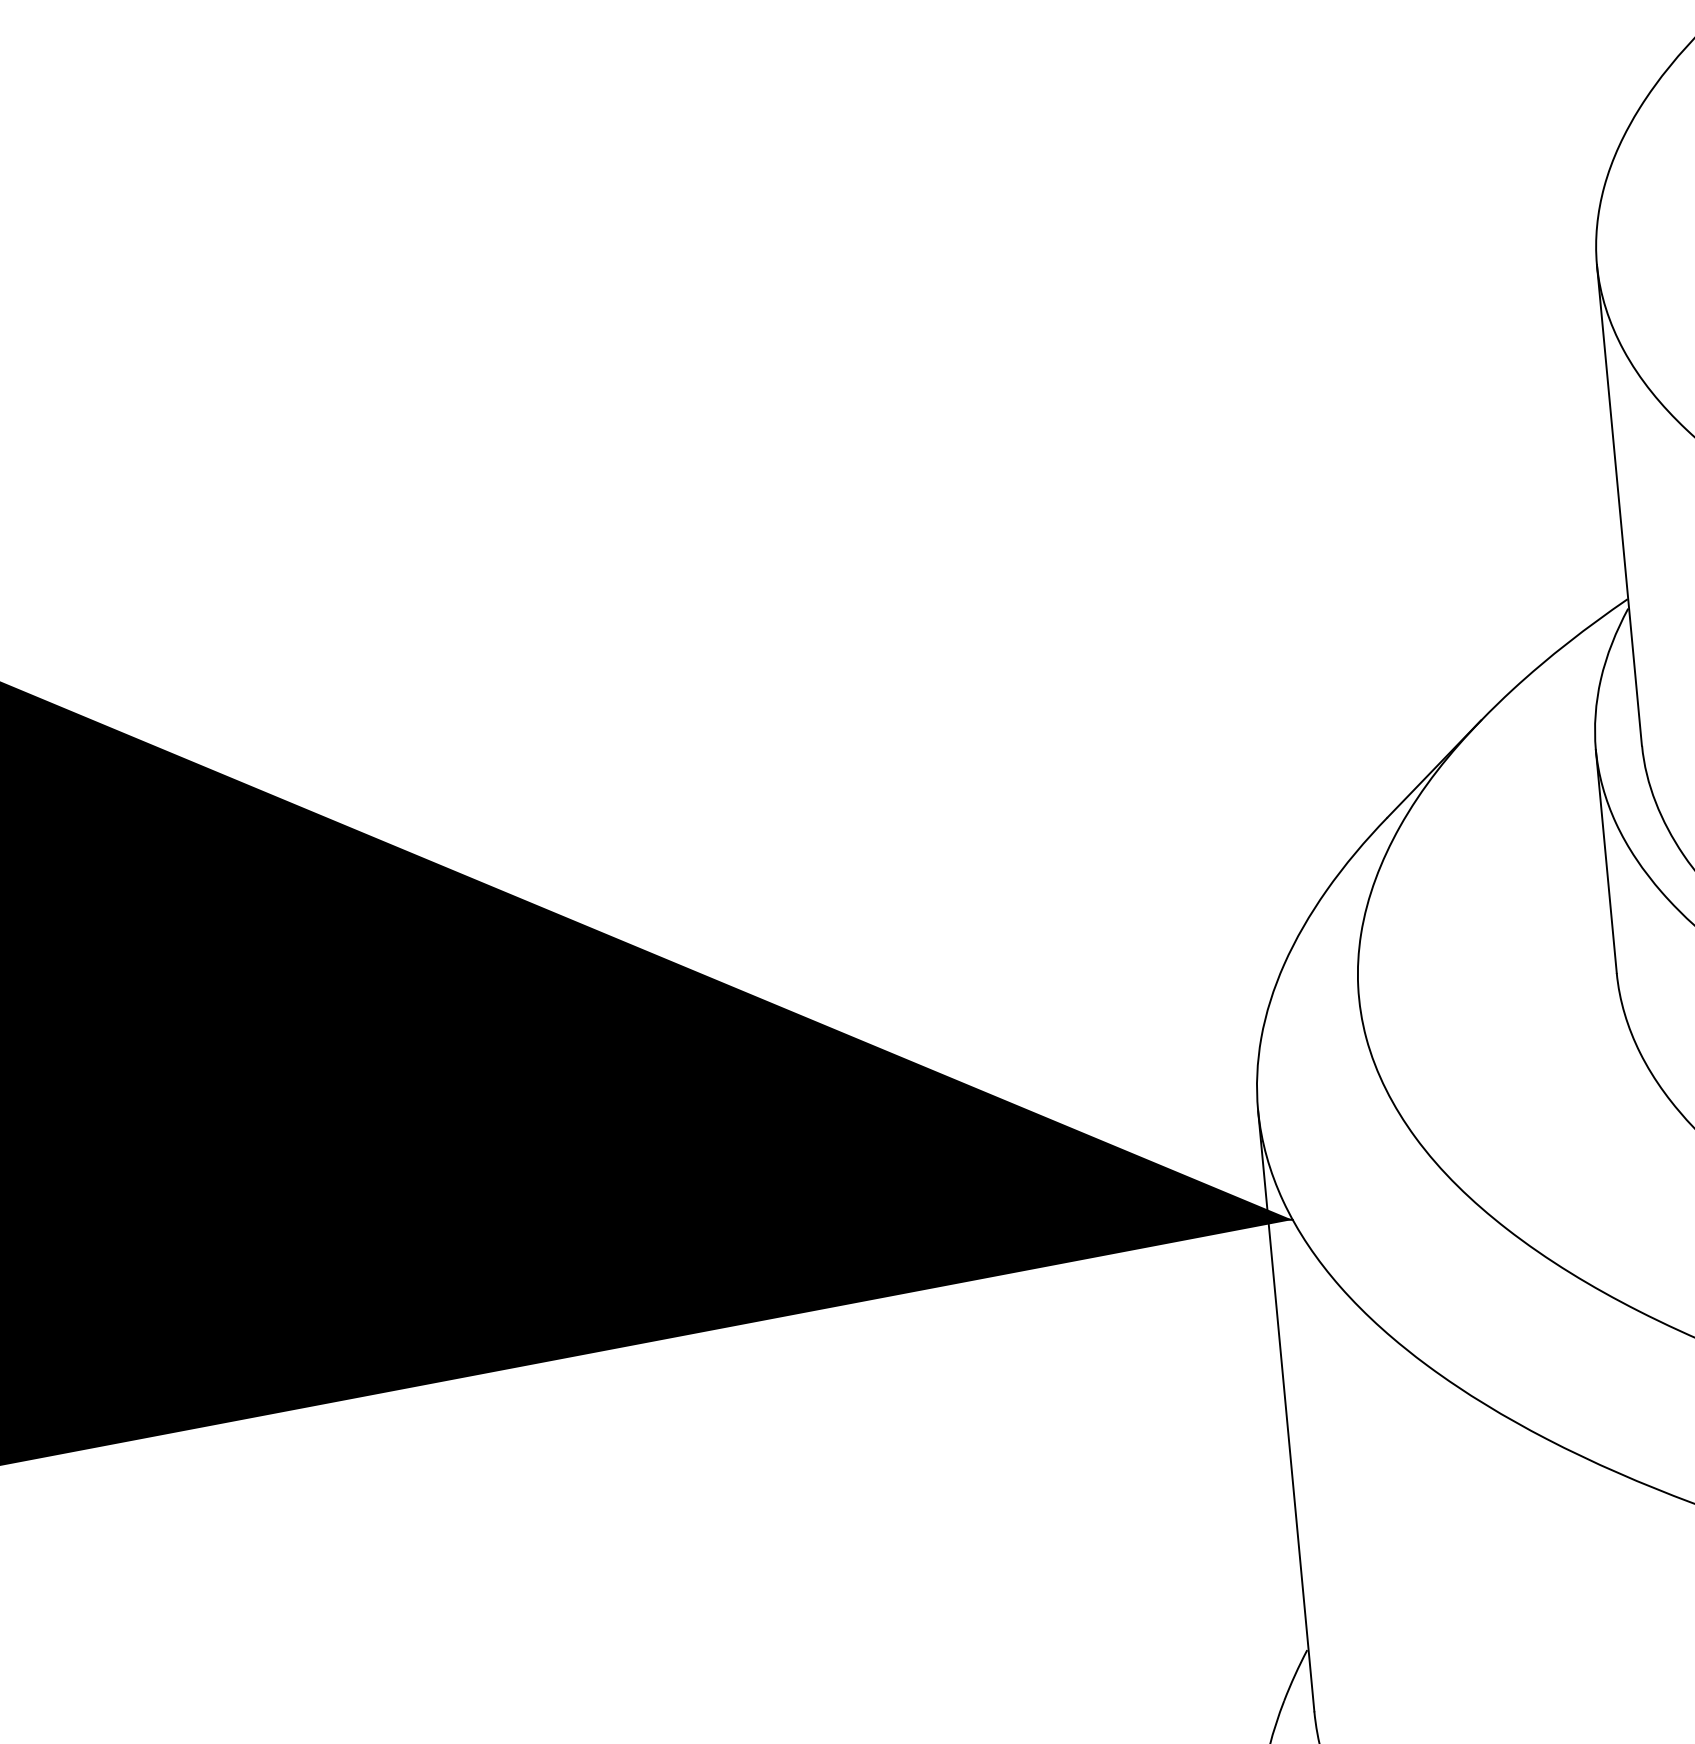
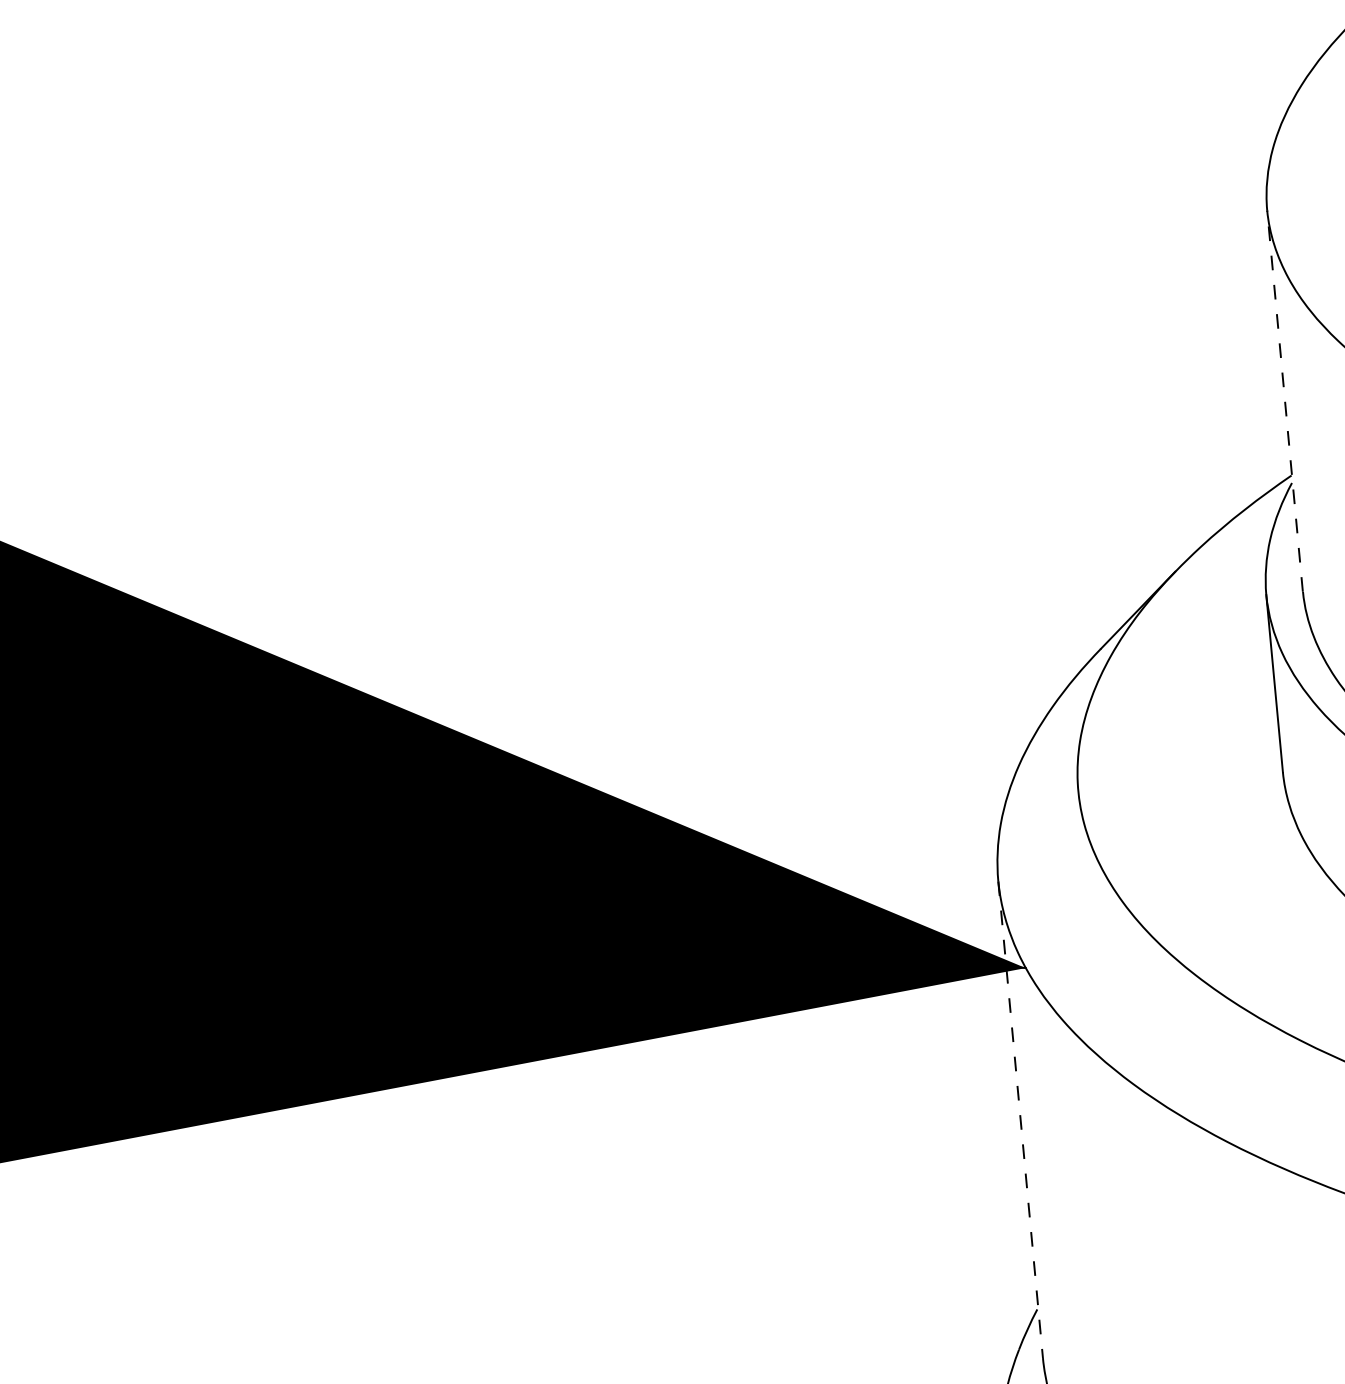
line: (1619, 504) -> (1285, 400), solid -> dashed
line: (1286, 1410) -> (1020, 1119), solid -> dashed

